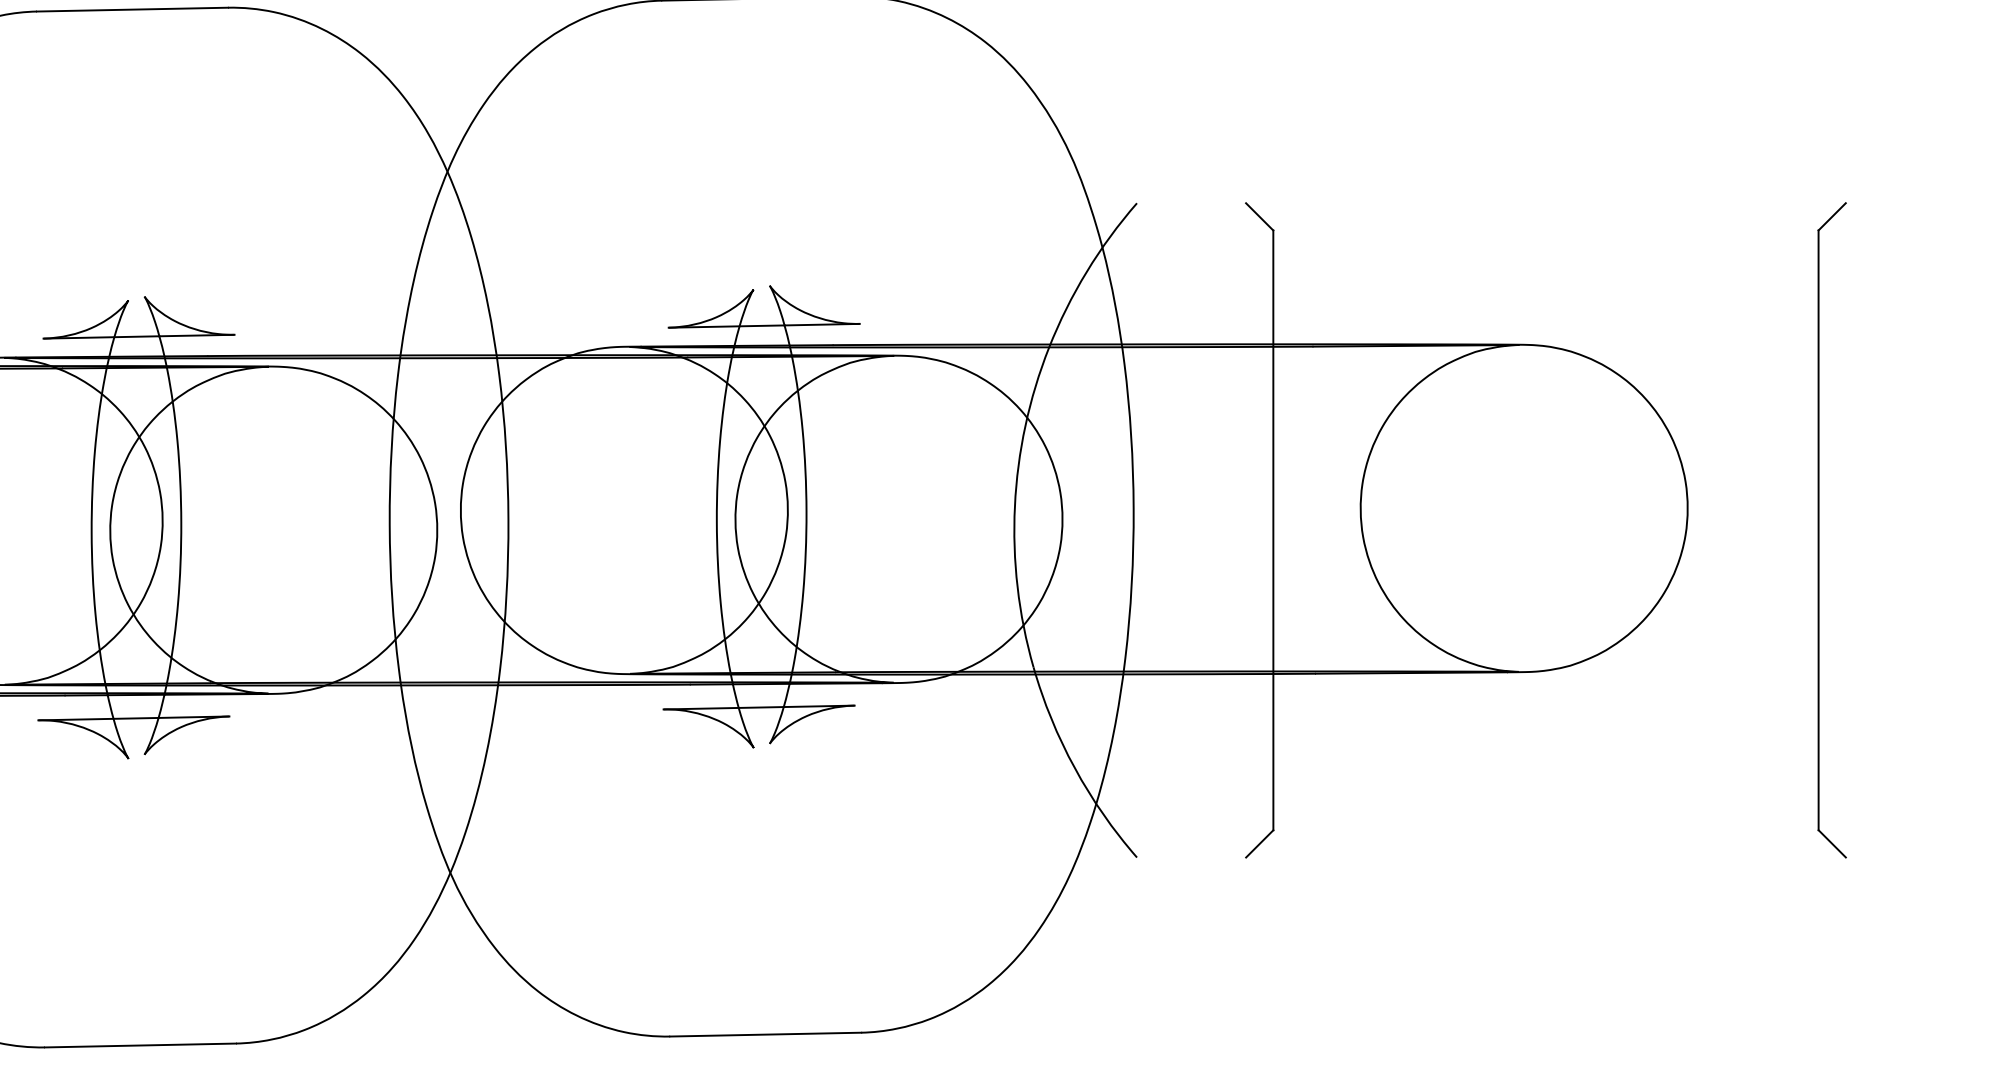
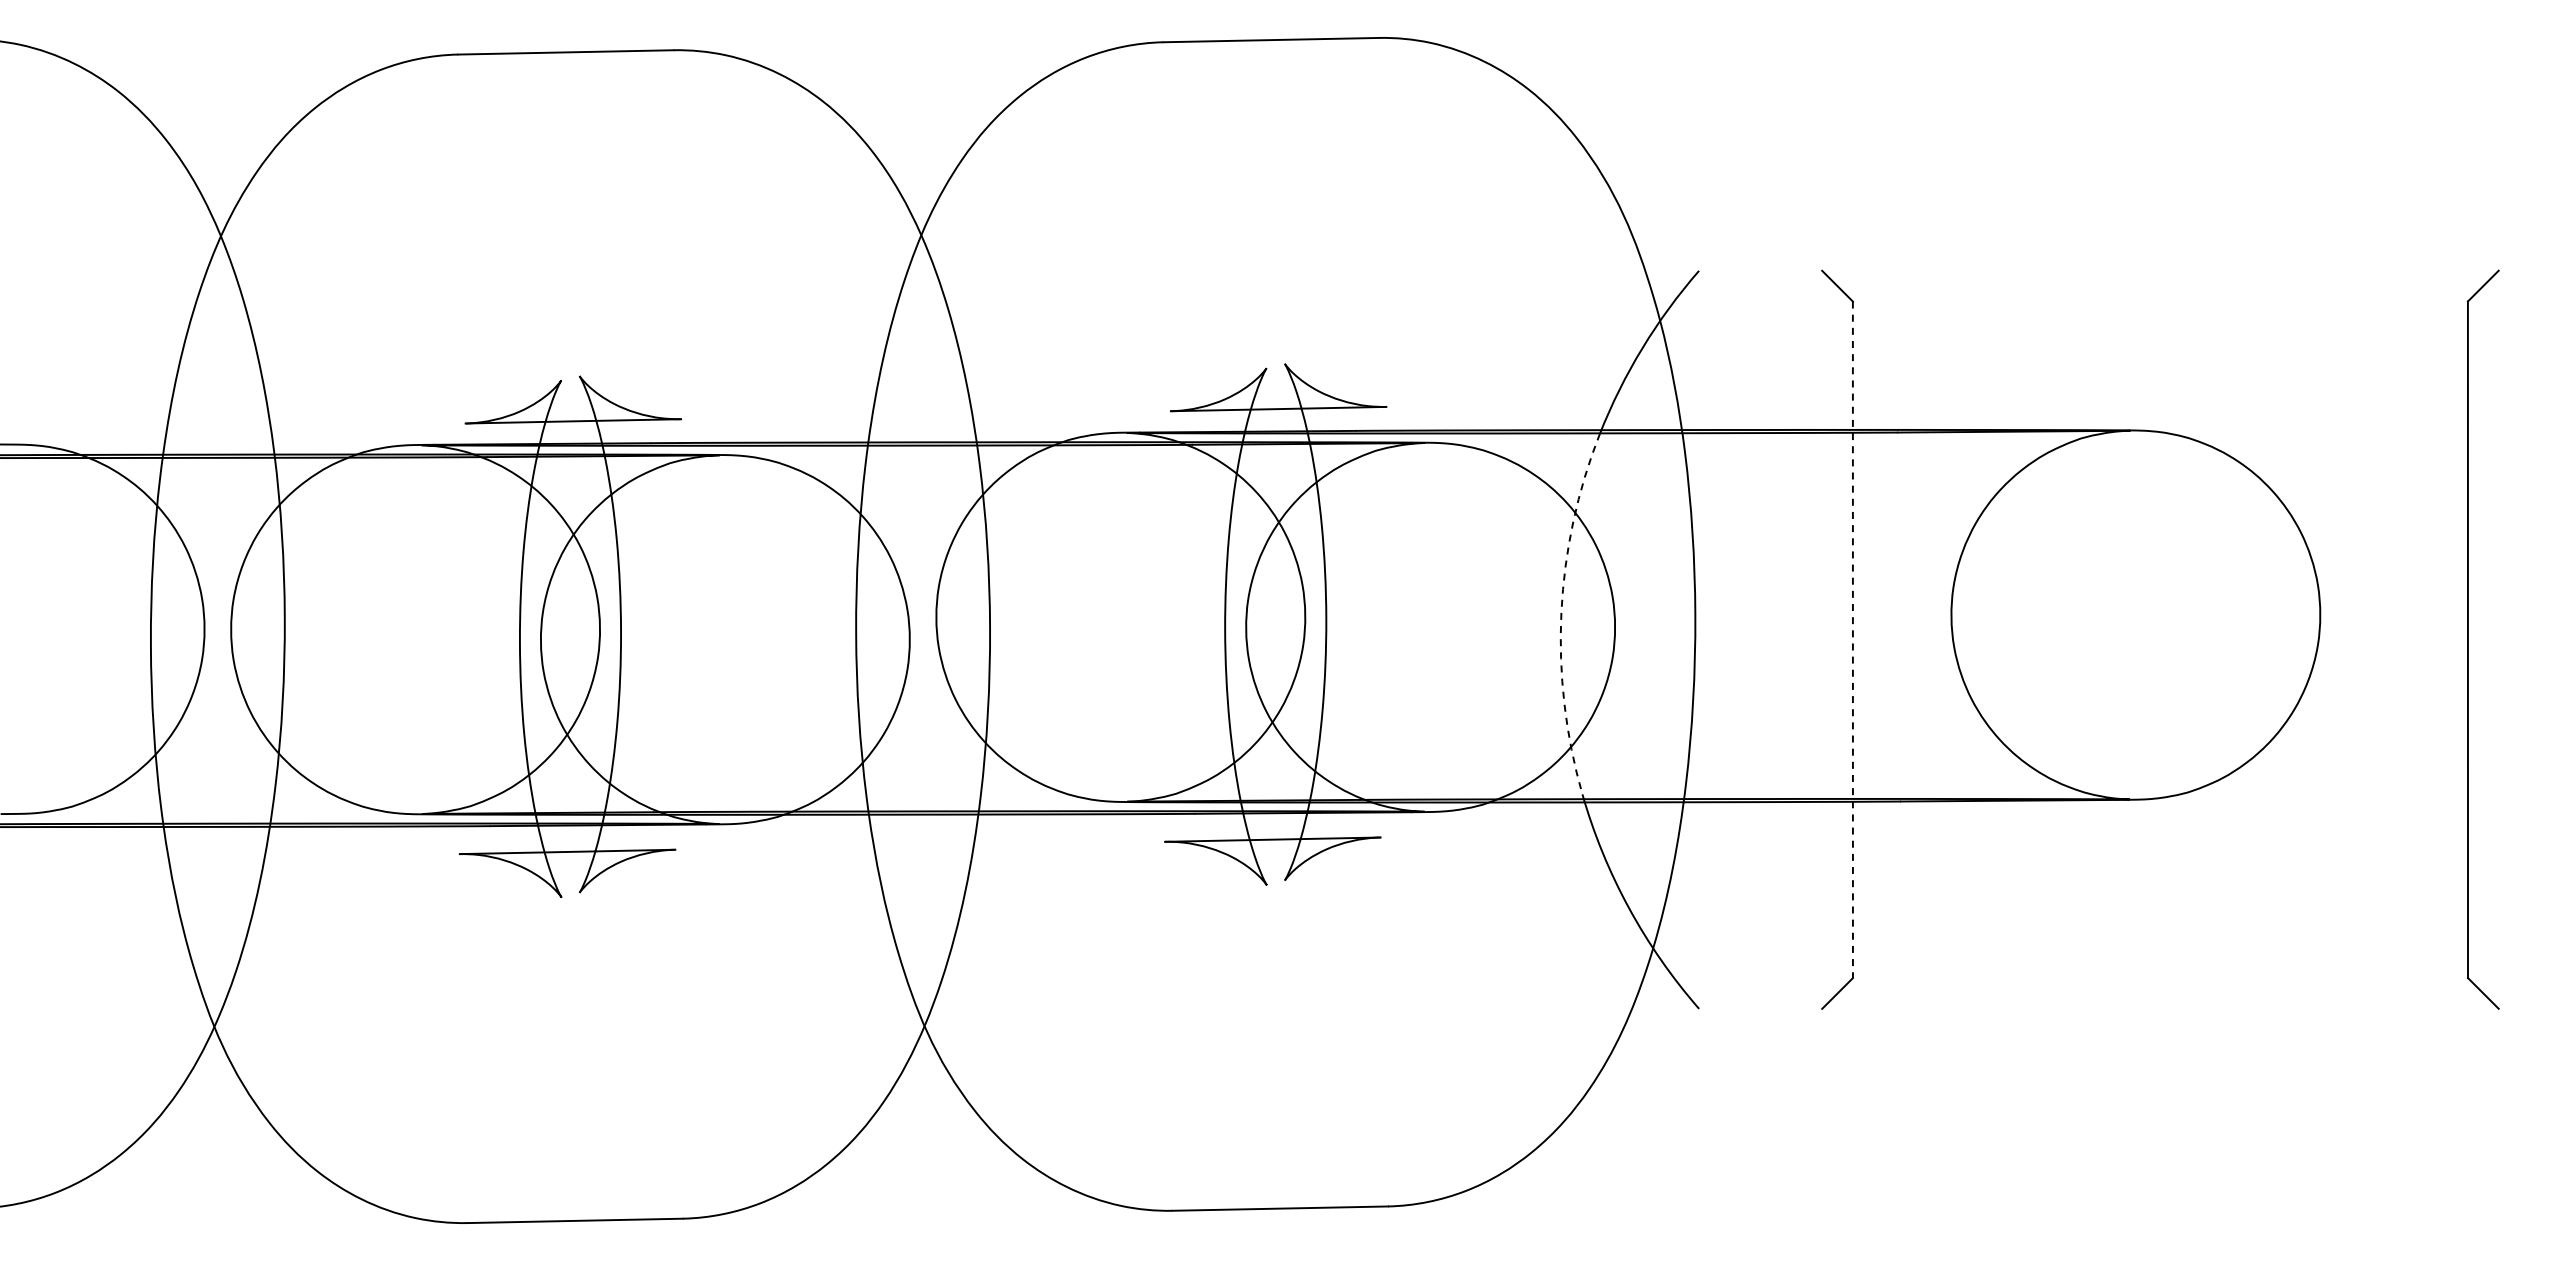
arc: (1015, 506) -> (1561, 612), solid -> dashed
line: (1272, 530) -> (1852, 640), solid -> dashed

